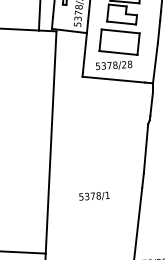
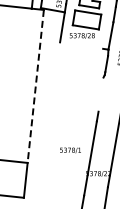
line: (113, 79) -> (81, 45), removed
line: (50, 142) -> (35, 86), solid -> dashed
line: (145, 148) -> (100, 94), removed
text: (94, 196) -> (70, 150), moved

